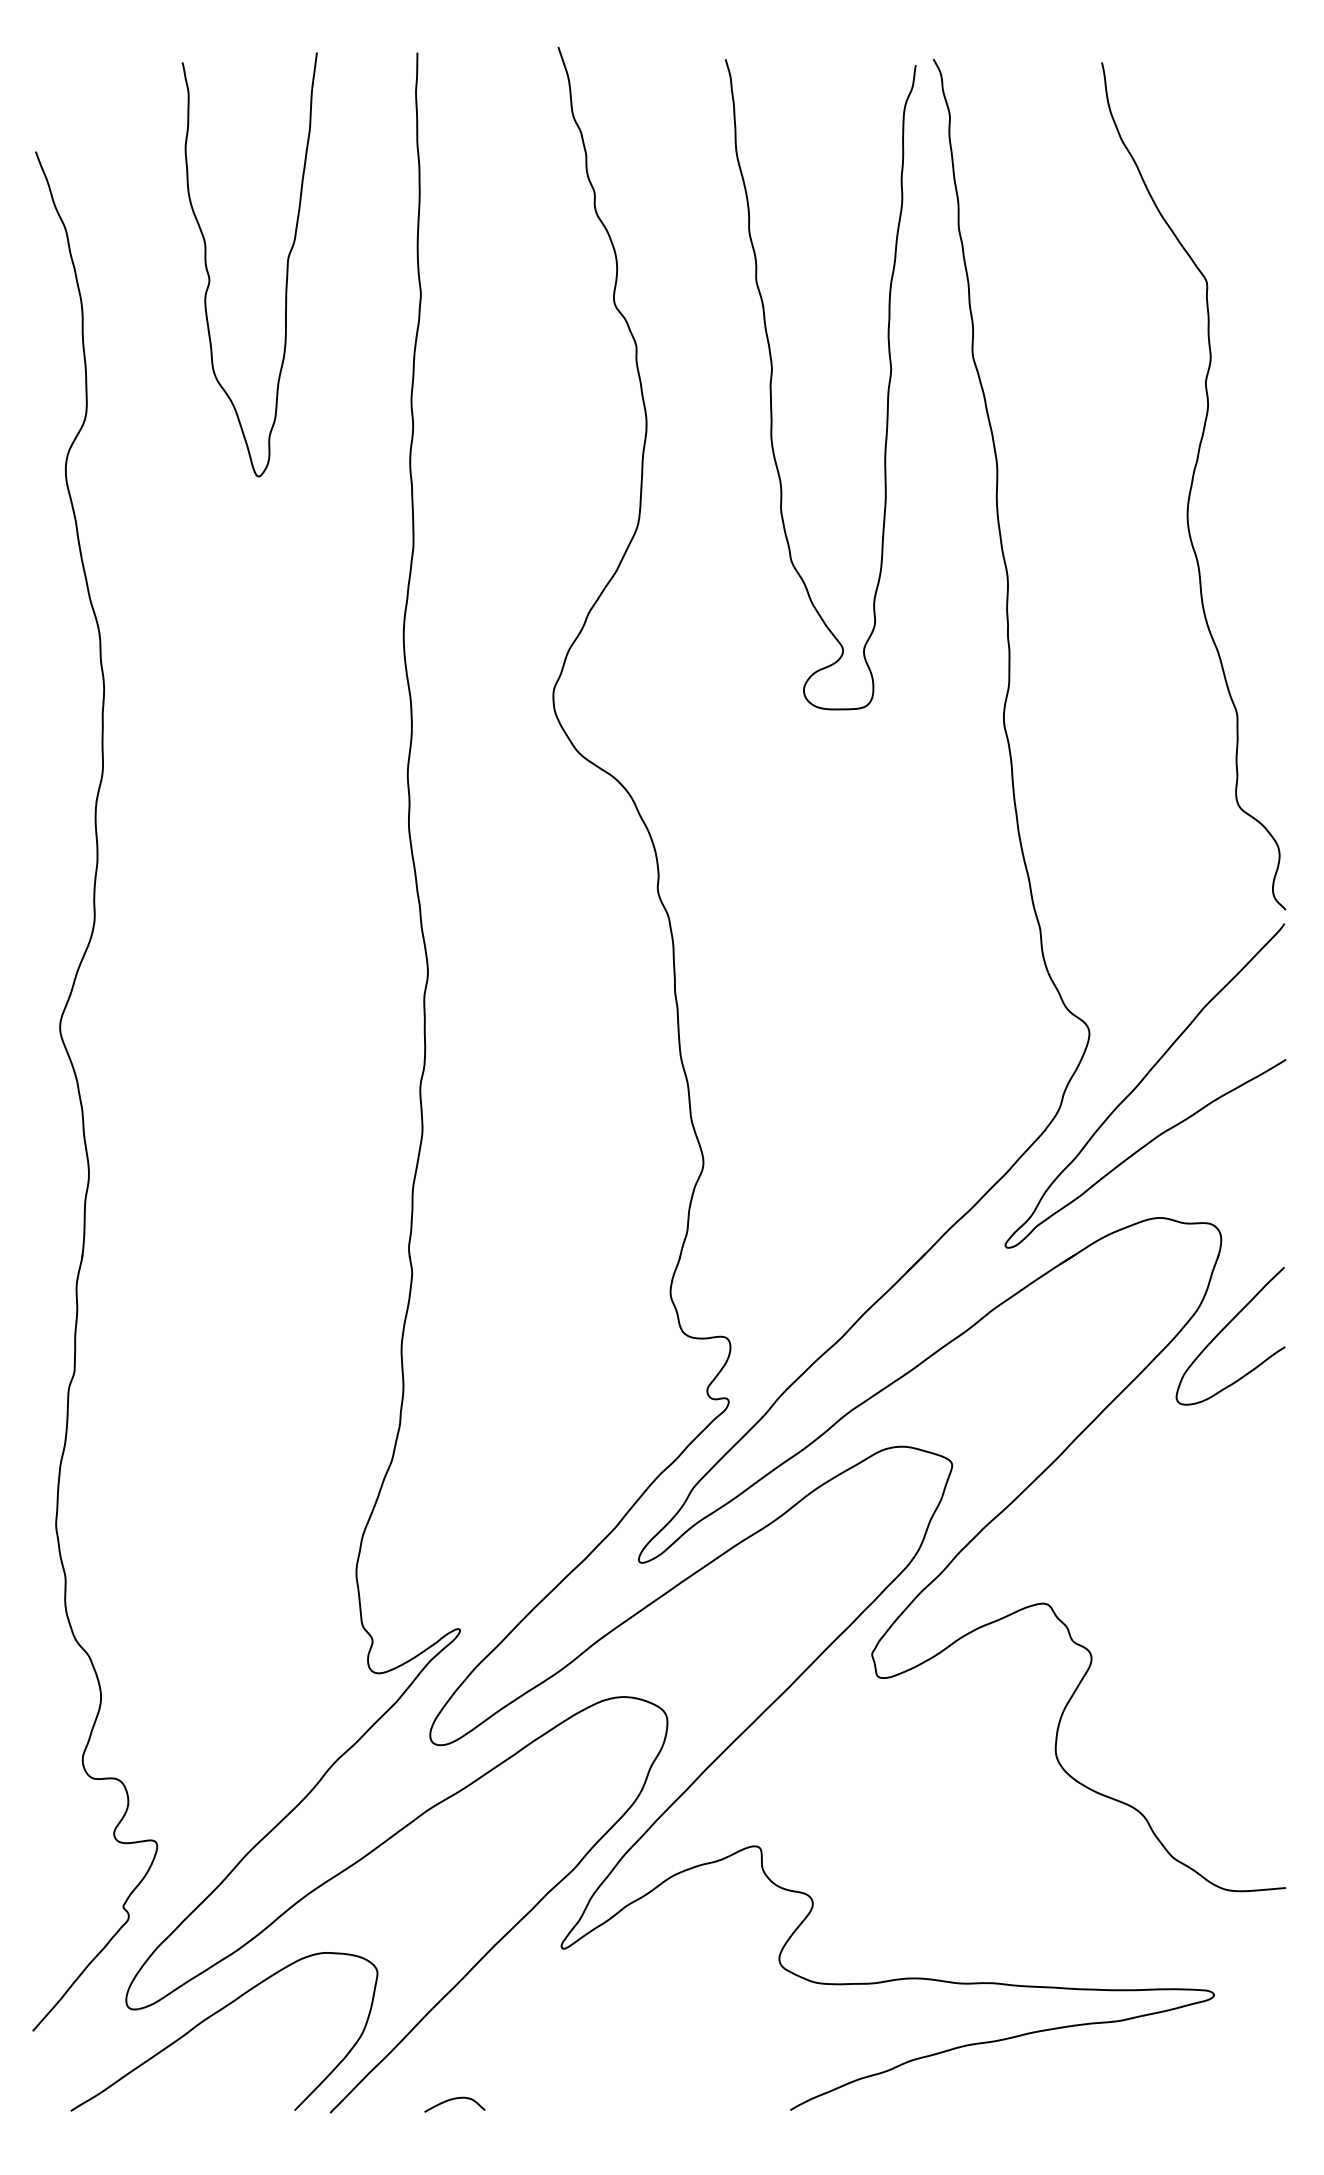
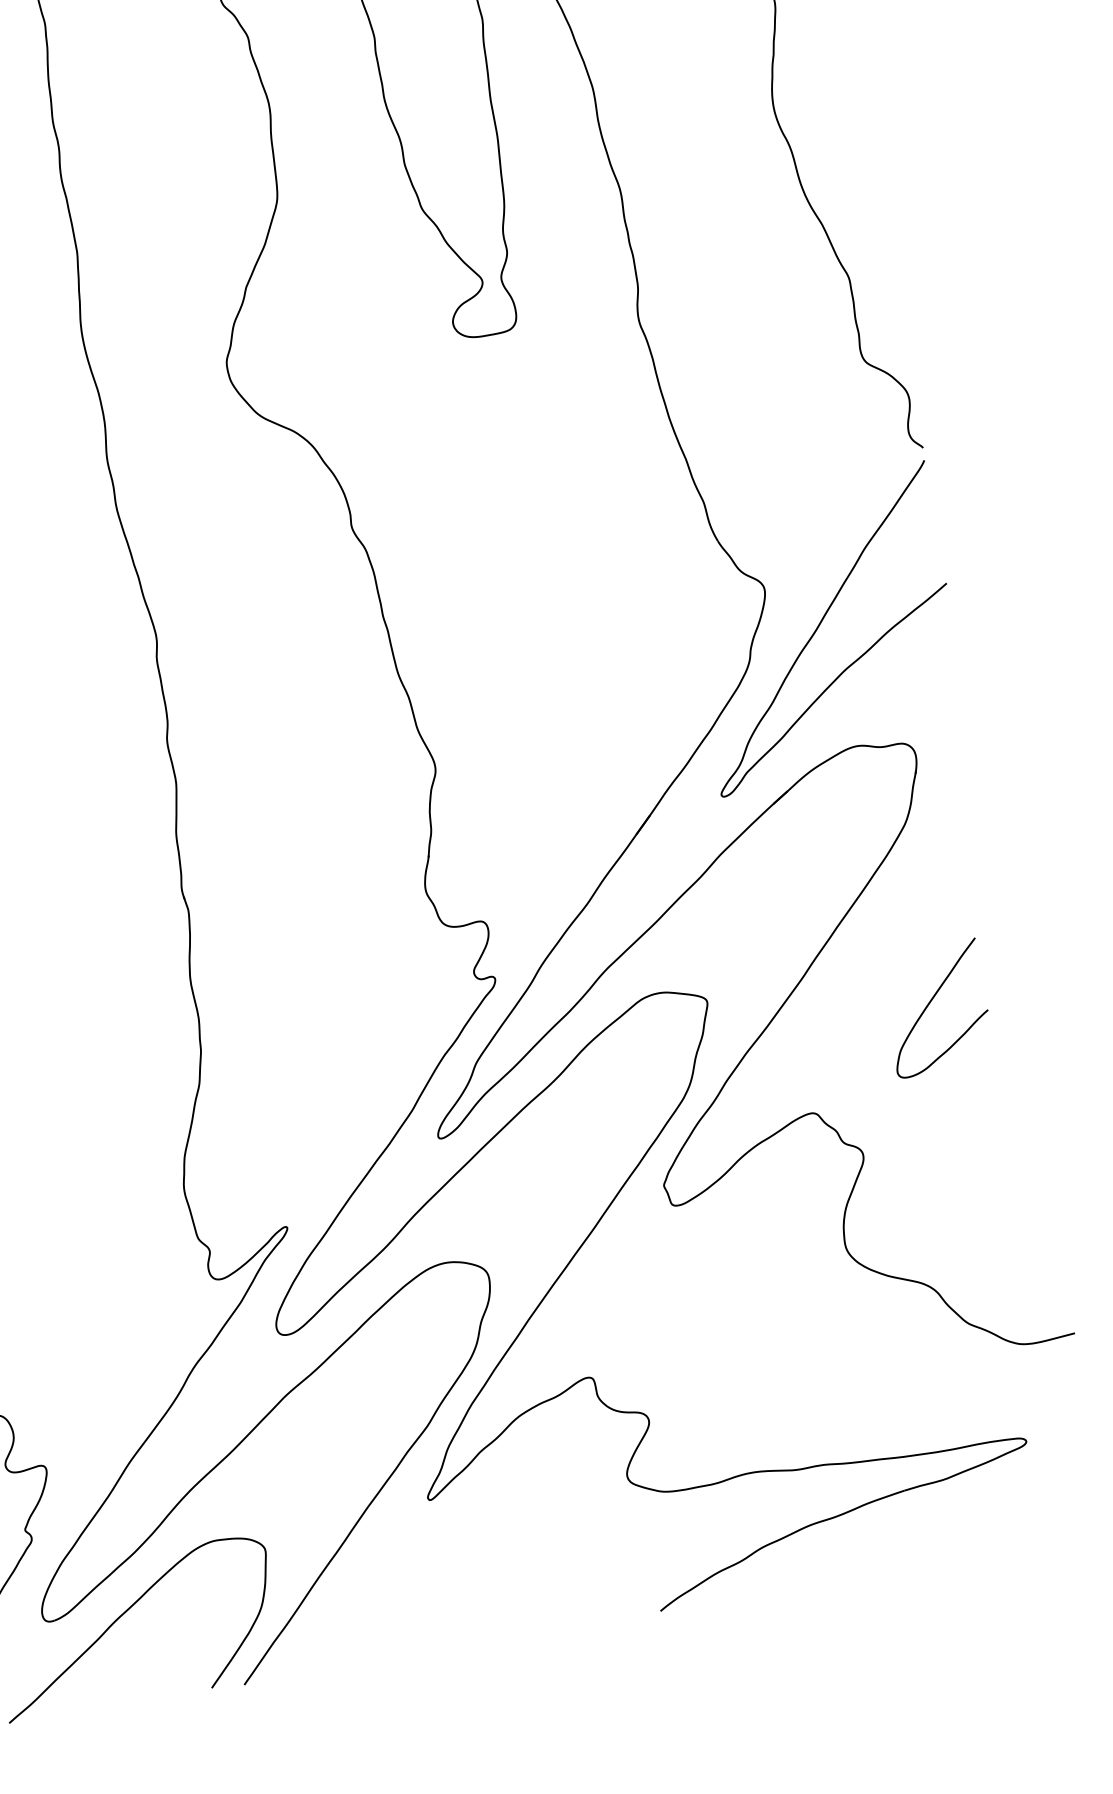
curve: (1224, 1329) -> (930, 1003), moved
curve: (452, 2100) -> (353, 1654), removed

